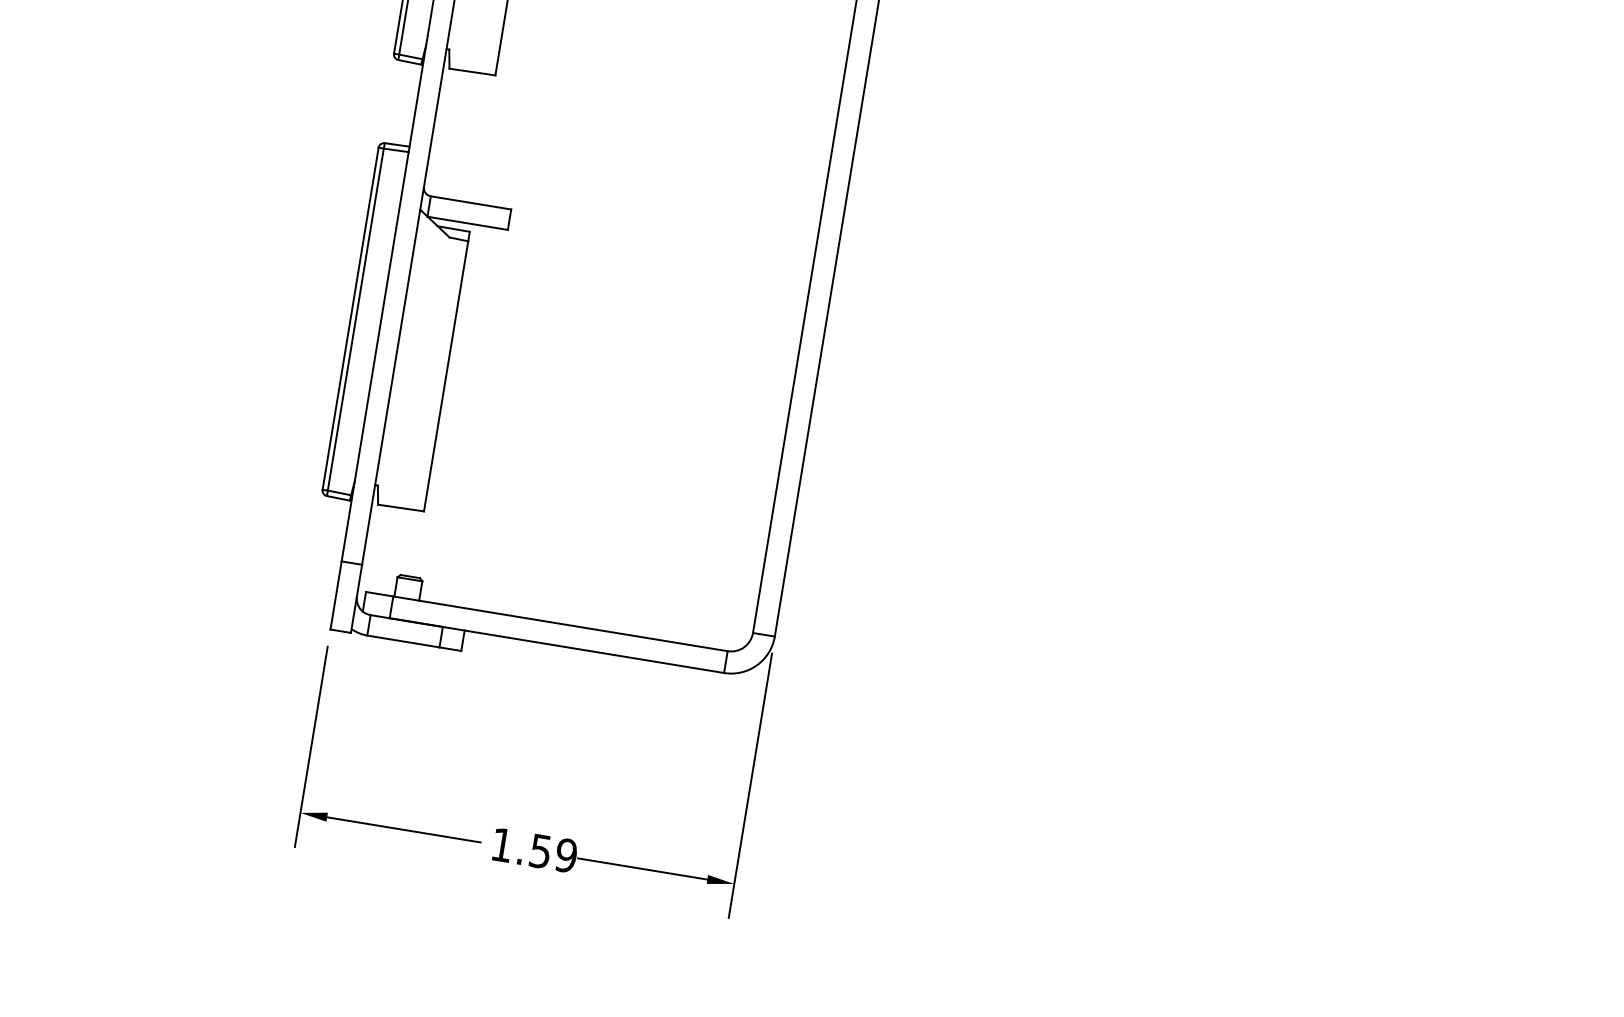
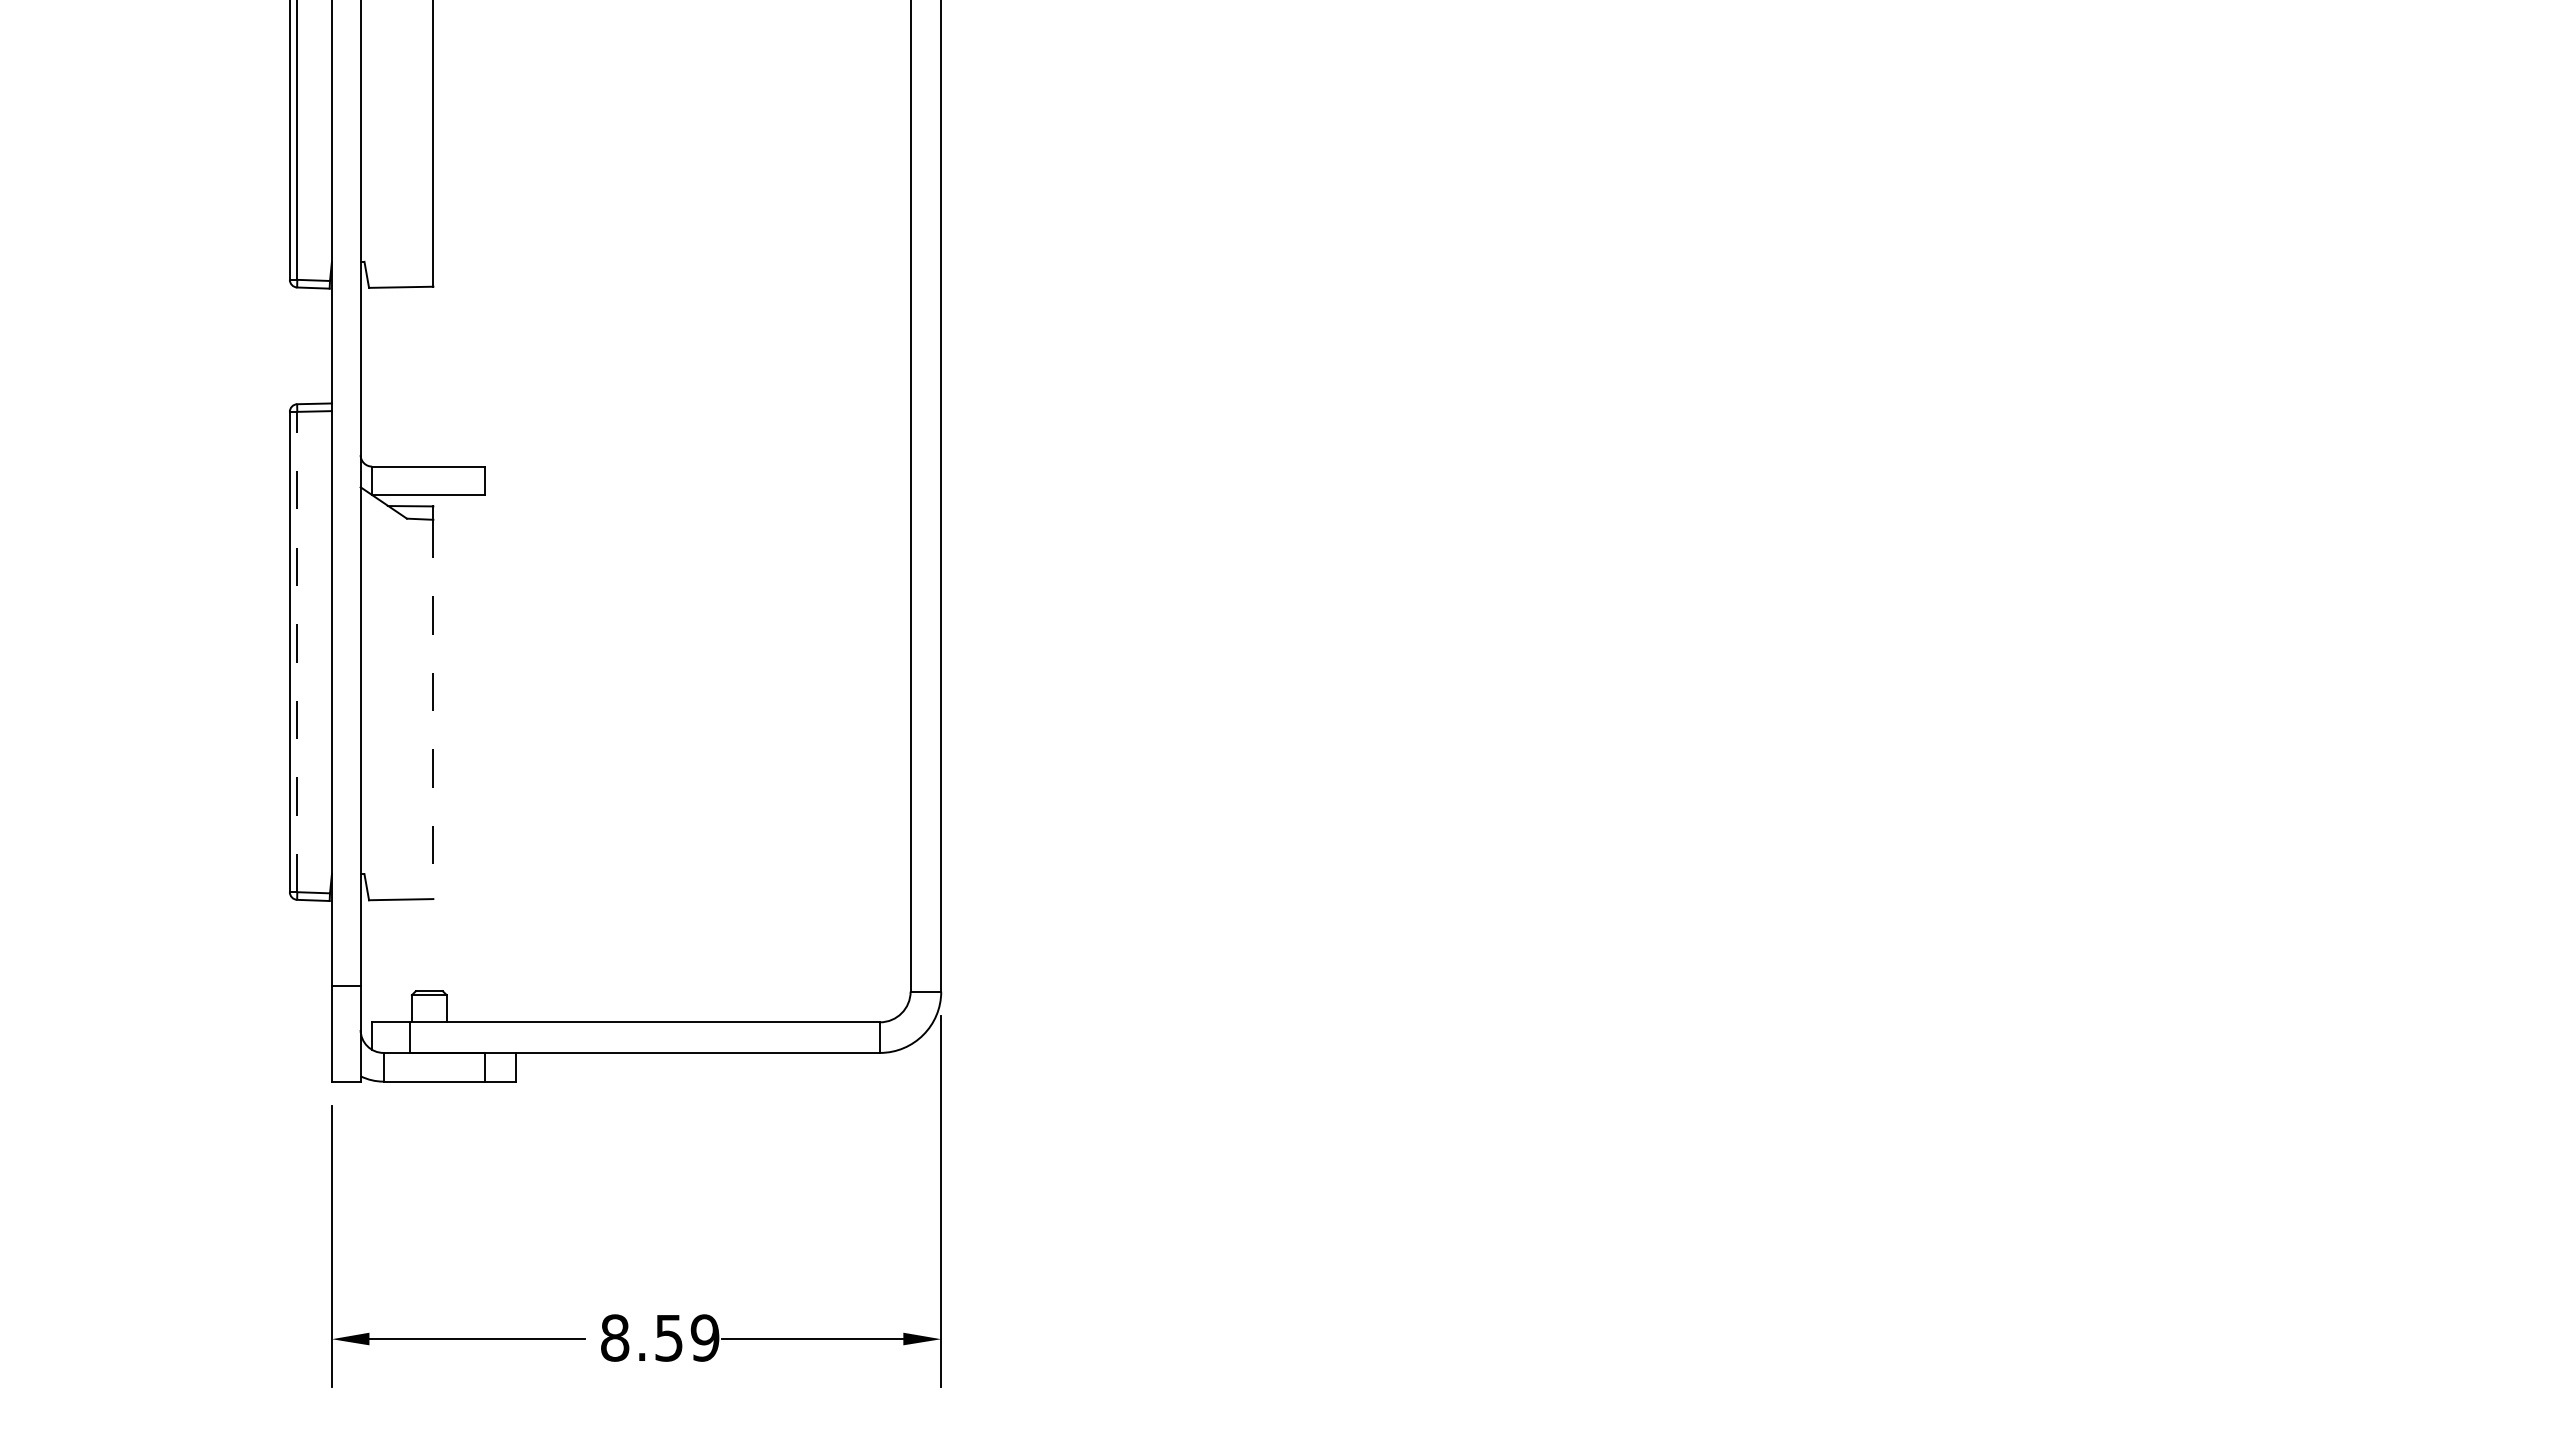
line: (356, 319) -> (297, 651), solid -> dashed
line: (446, 376) -> (433, 709), solid -> dashed
text: (502, 844) -> (615, 1337), 1.59 -> 8.59

